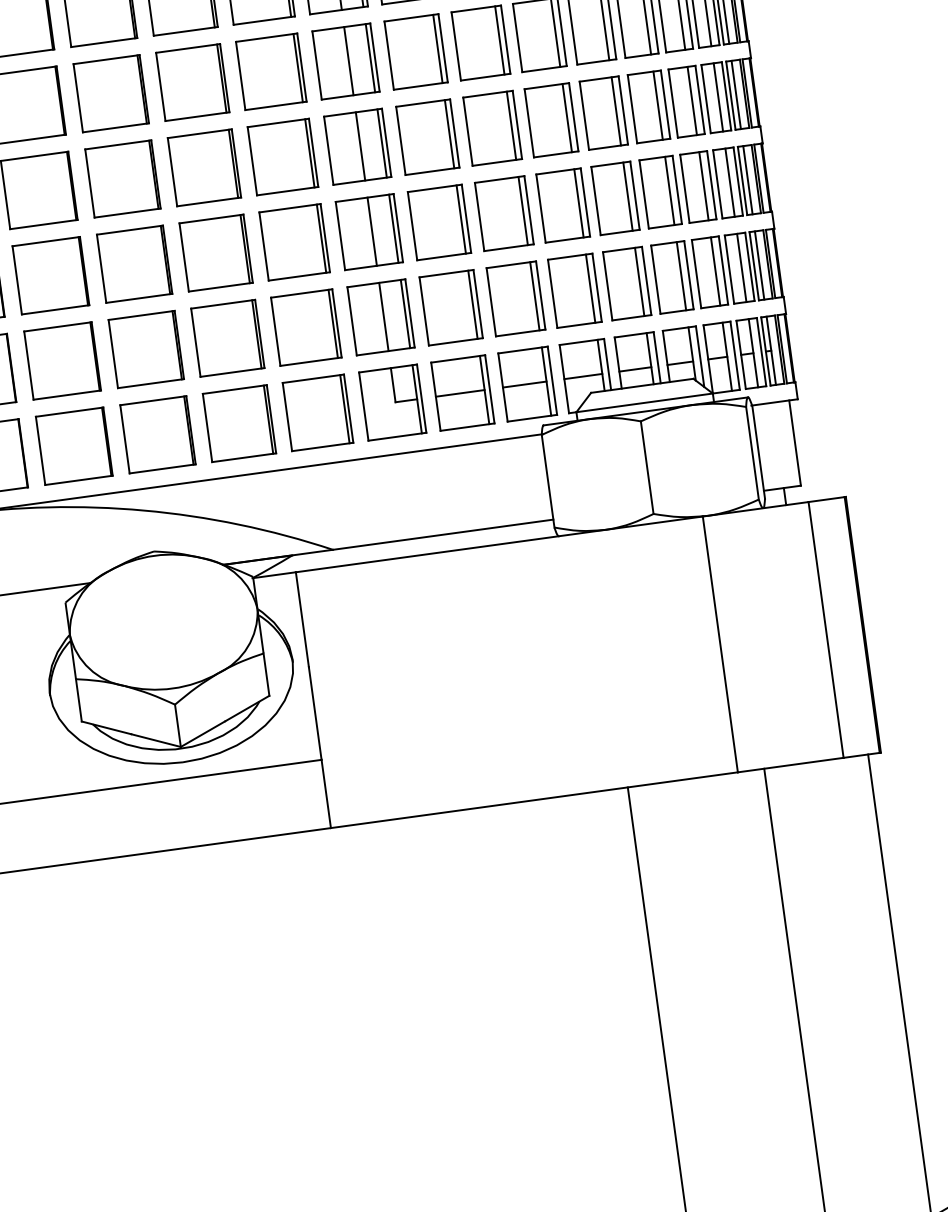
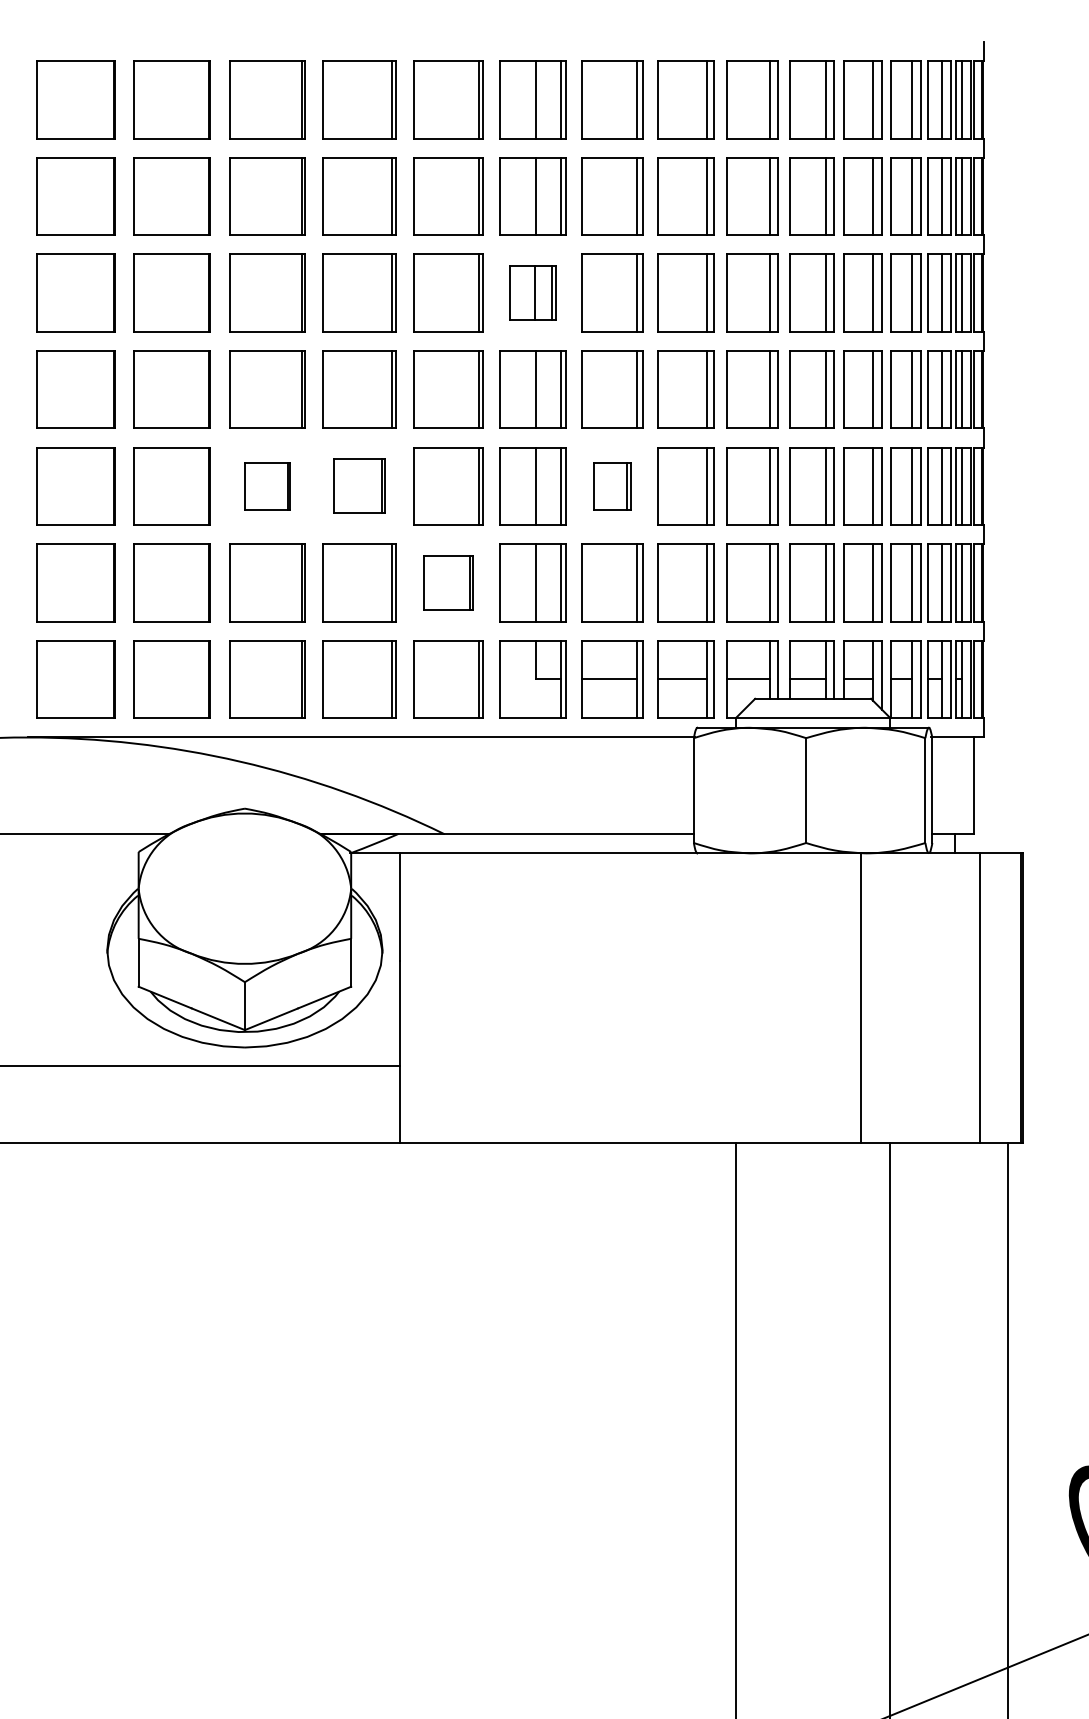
part: (345, 61) -> (532, 292), size x0.7
part: (439, 222) -> (612, 486), size x0.6
part: (216, 253) -> (359, 486), size x0.7
part: (135, 264) -> (267, 486), size x0.6
part: (306, 327) -> (448, 582), size x0.7

